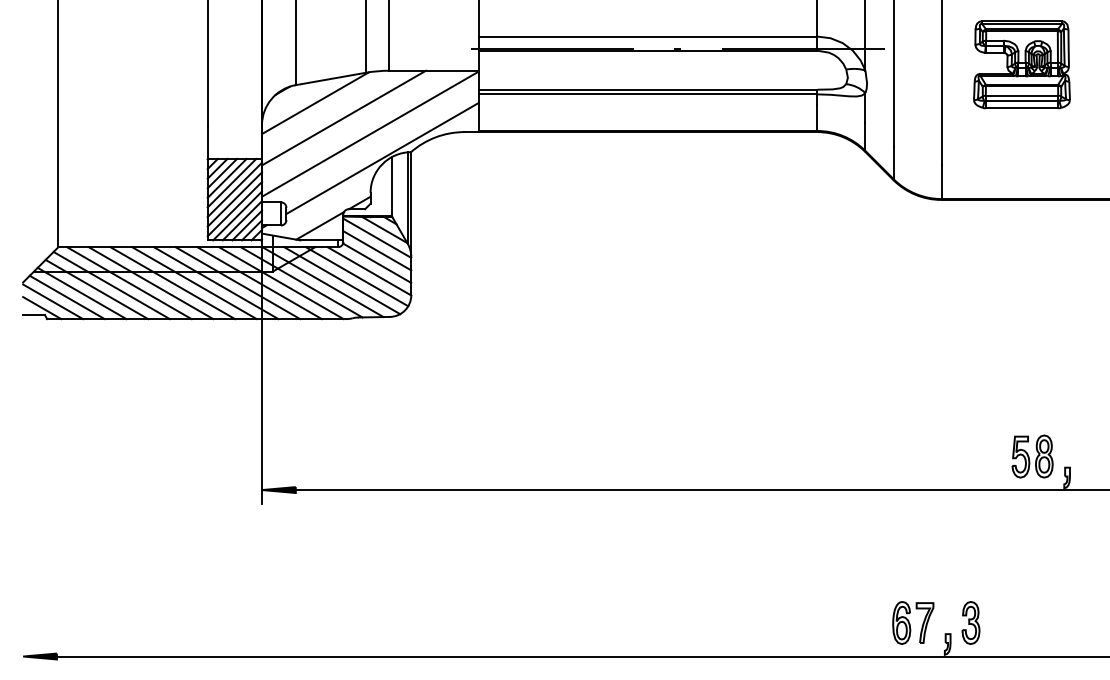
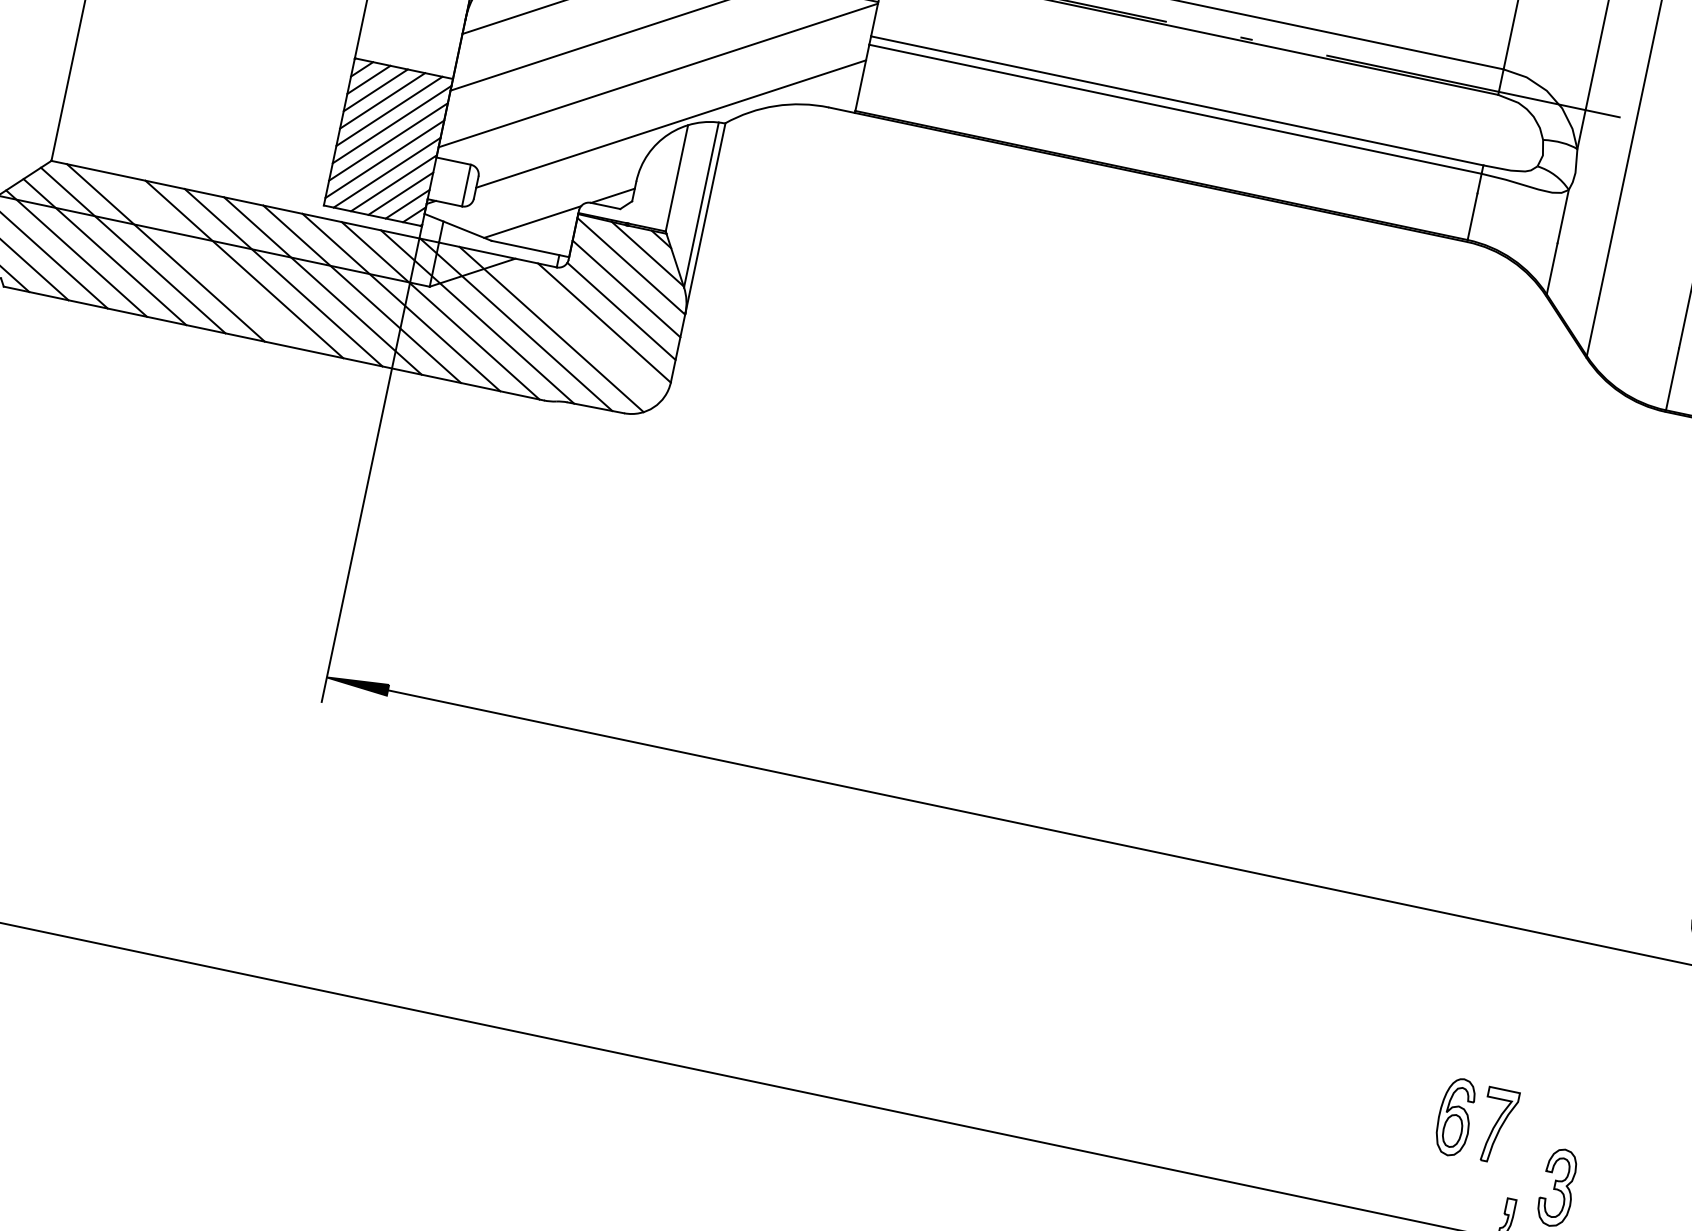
line: (356, 276) -> (579, 327), removed
line: (150, 283) -> (204, 261), removed
part: (913, 622) -> (1476, 1120), moved

